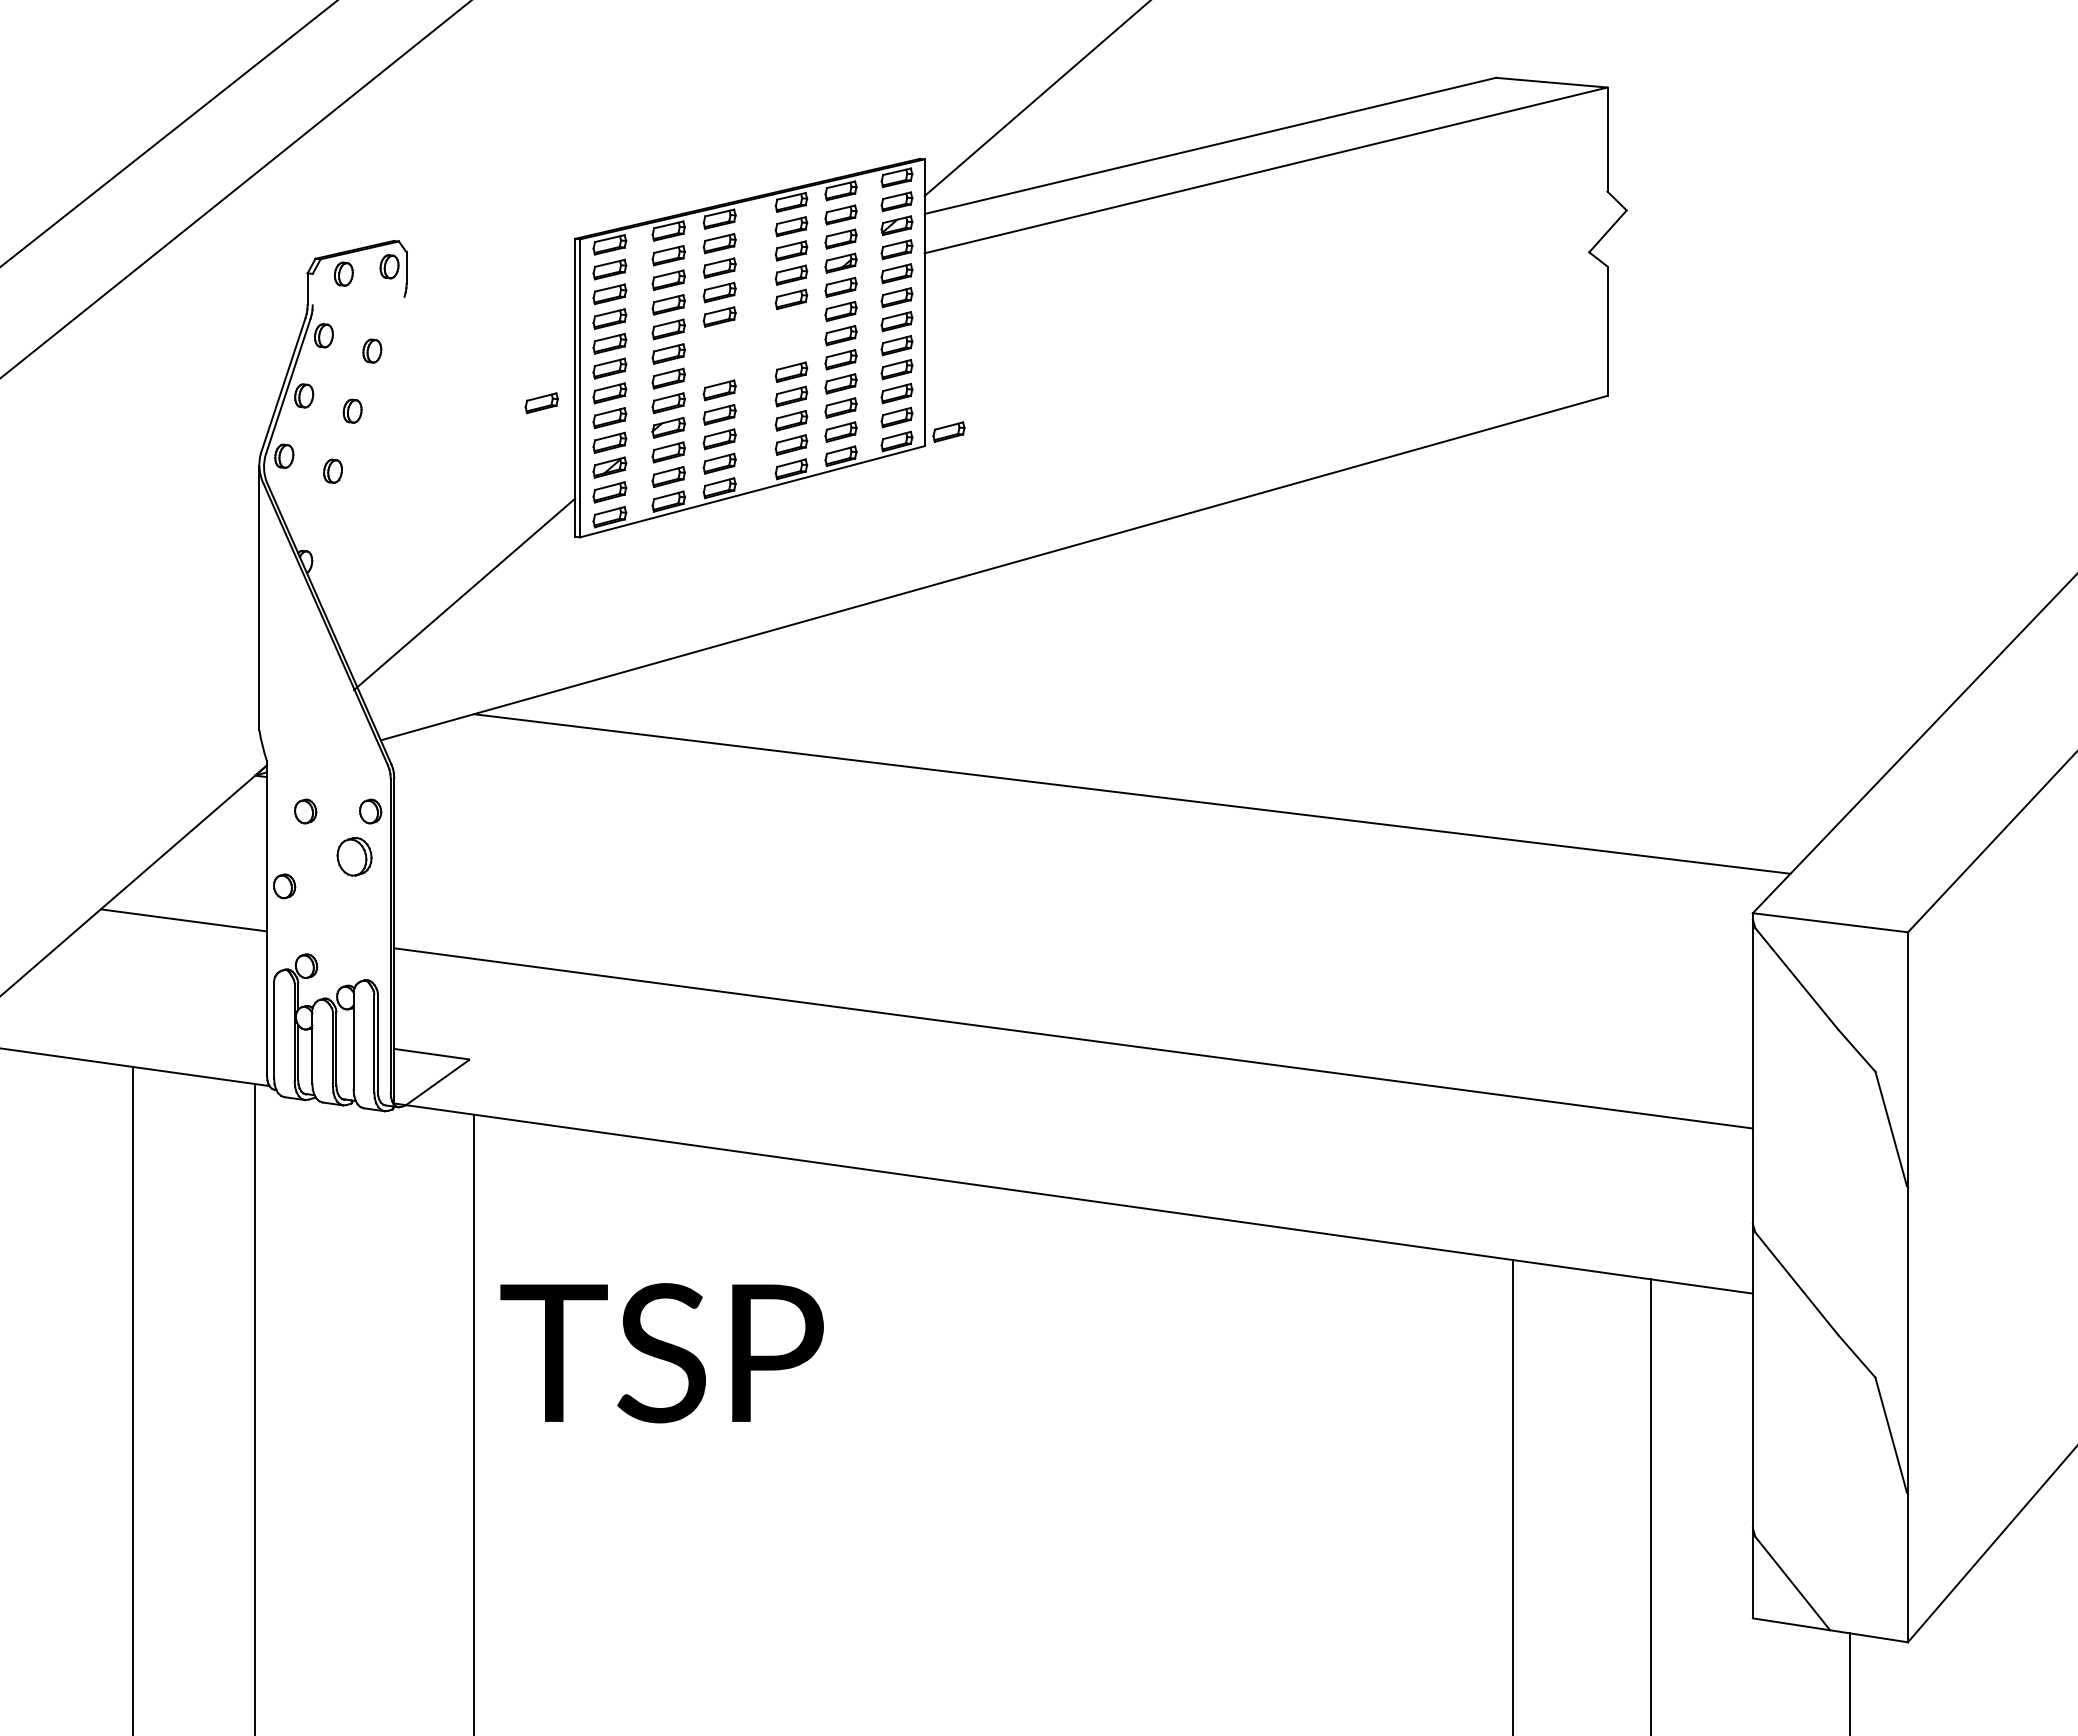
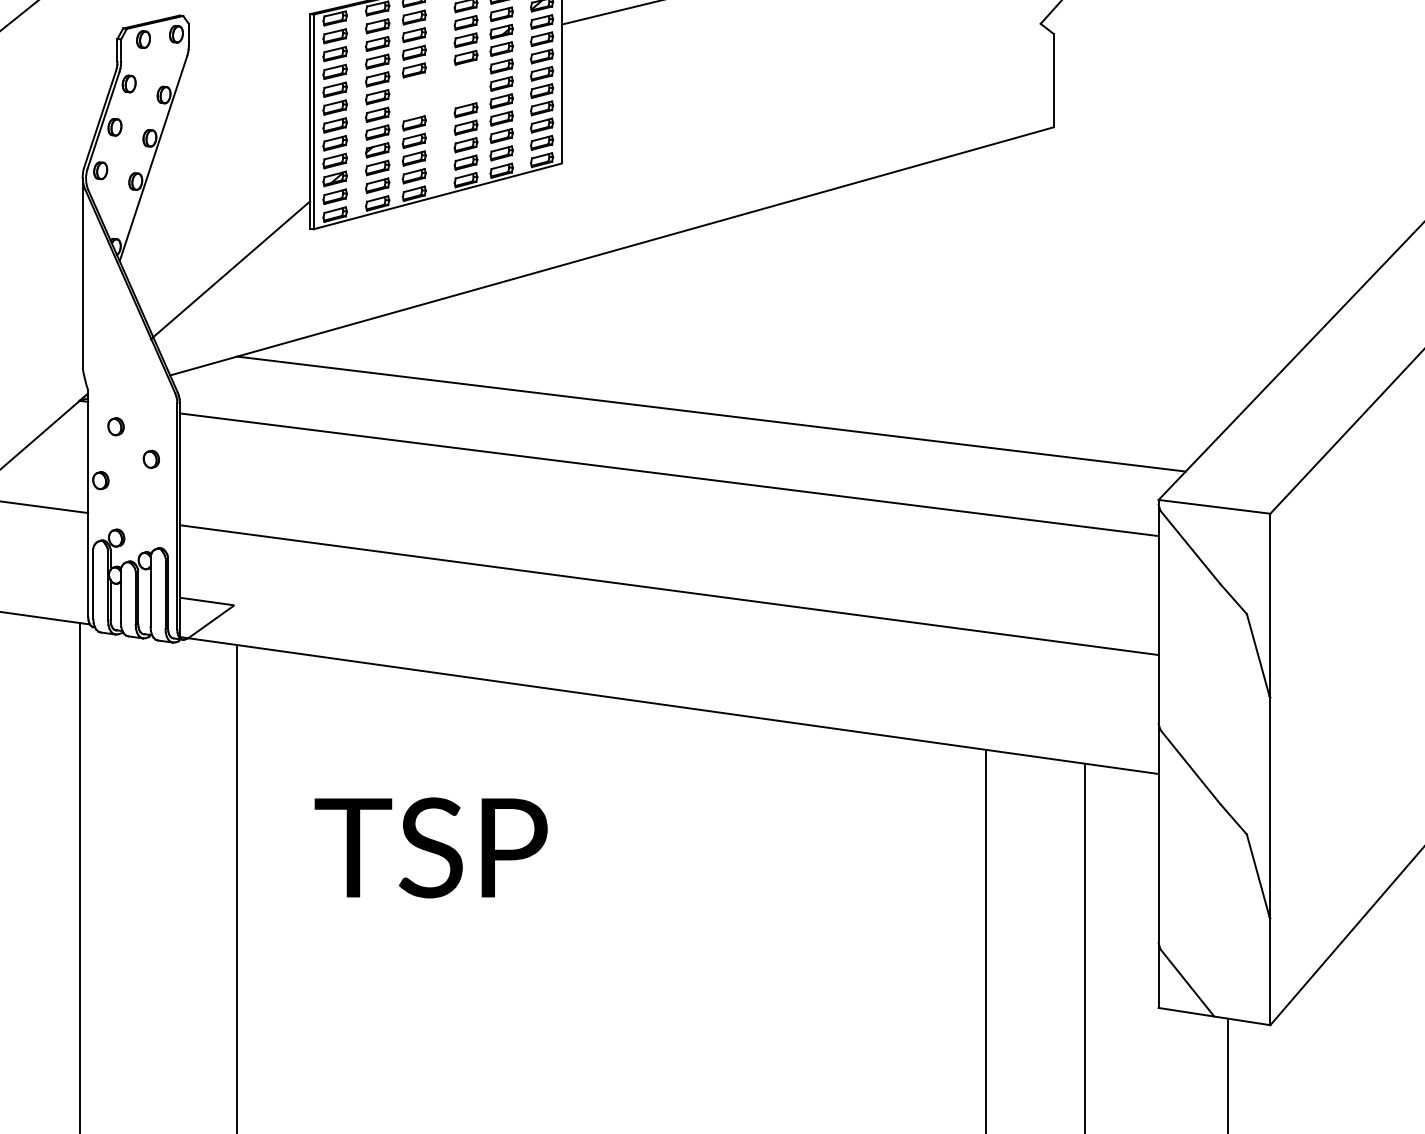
line: (312, 289) -> (120, 50), added
part: (541, 403) -> (285, 132), removed
part: (948, 431) -> (579, 152), removed
line: (357, 438) -> (153, 157), added
part: (370, 811) -> (162, 426), removed
part: (354, 856) -> (151, 459), size x0.62
line: (1073, 878) -> (669, 474), added
text: (661, 1353) -> (430, 848), moved

